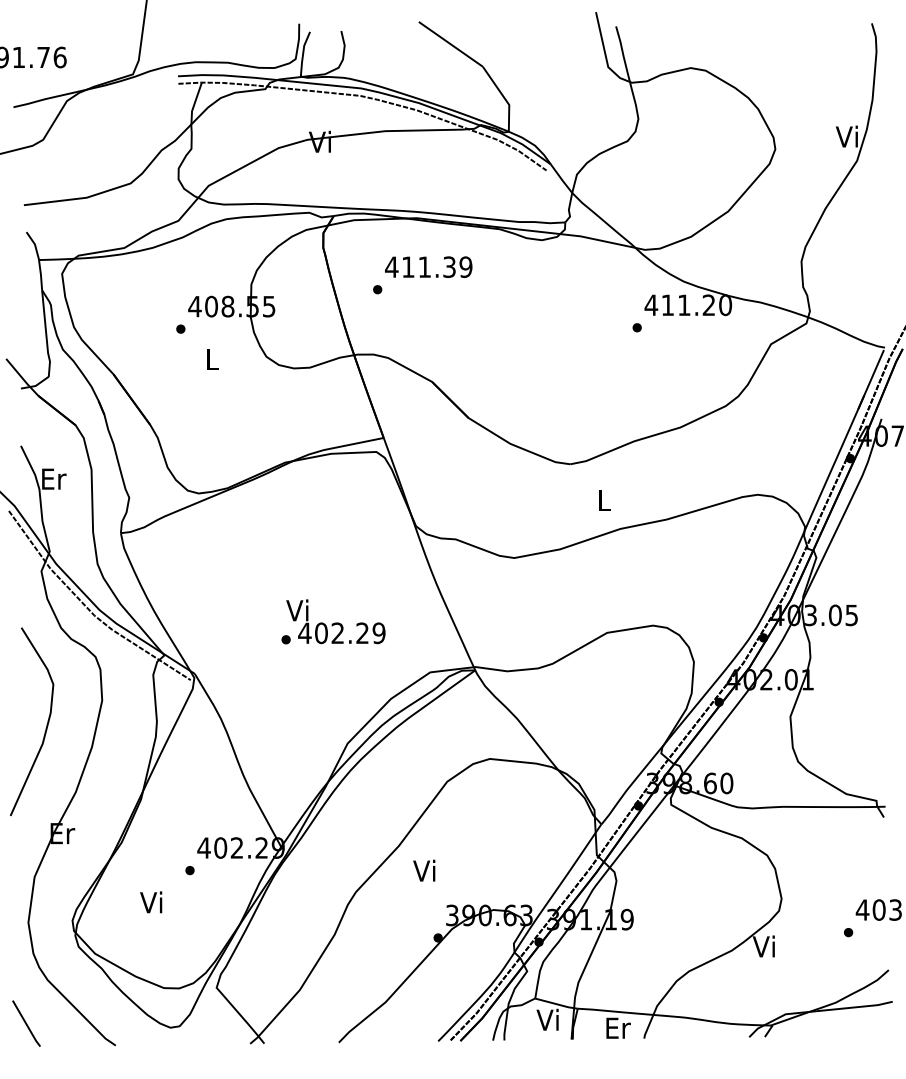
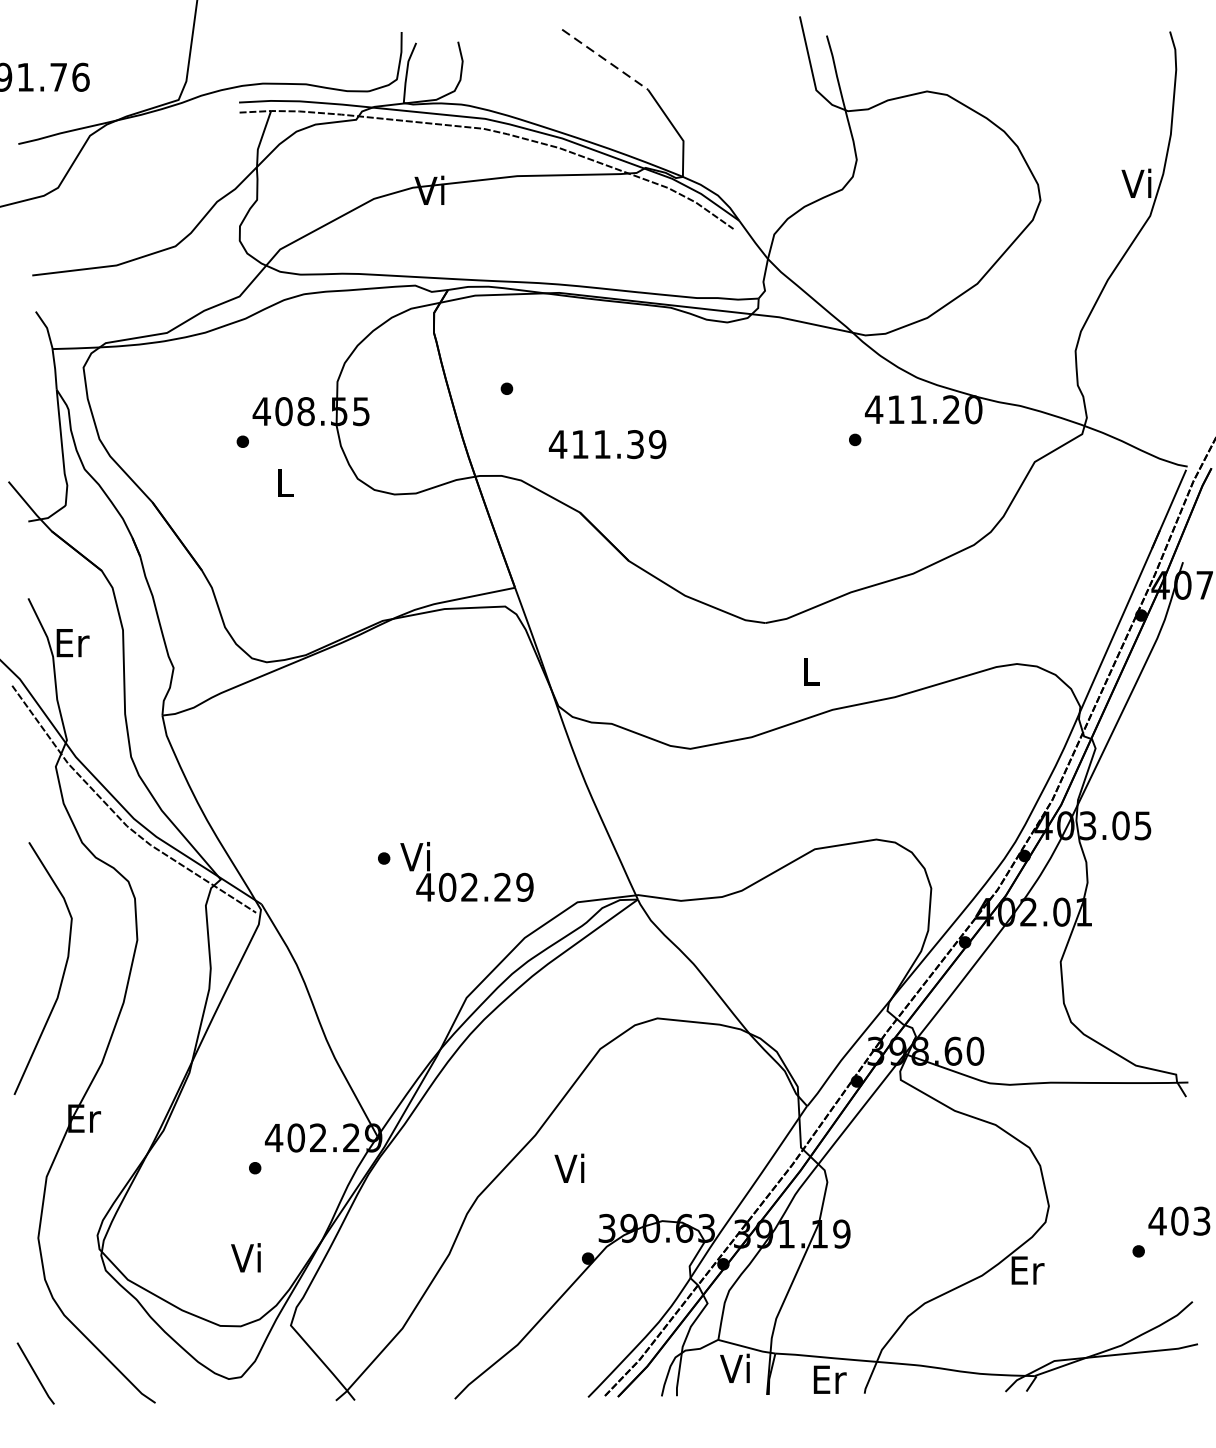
line: (451, 44) -> (605, 59), solid -> dashed
text: (428, 266) -> (607, 443), moved
text: (335, 621) -> (466, 871), moved
text: (151, 902) -> (246, 1257), moved
text: (765, 946) -> (1027, 1270), Vi -> Er

